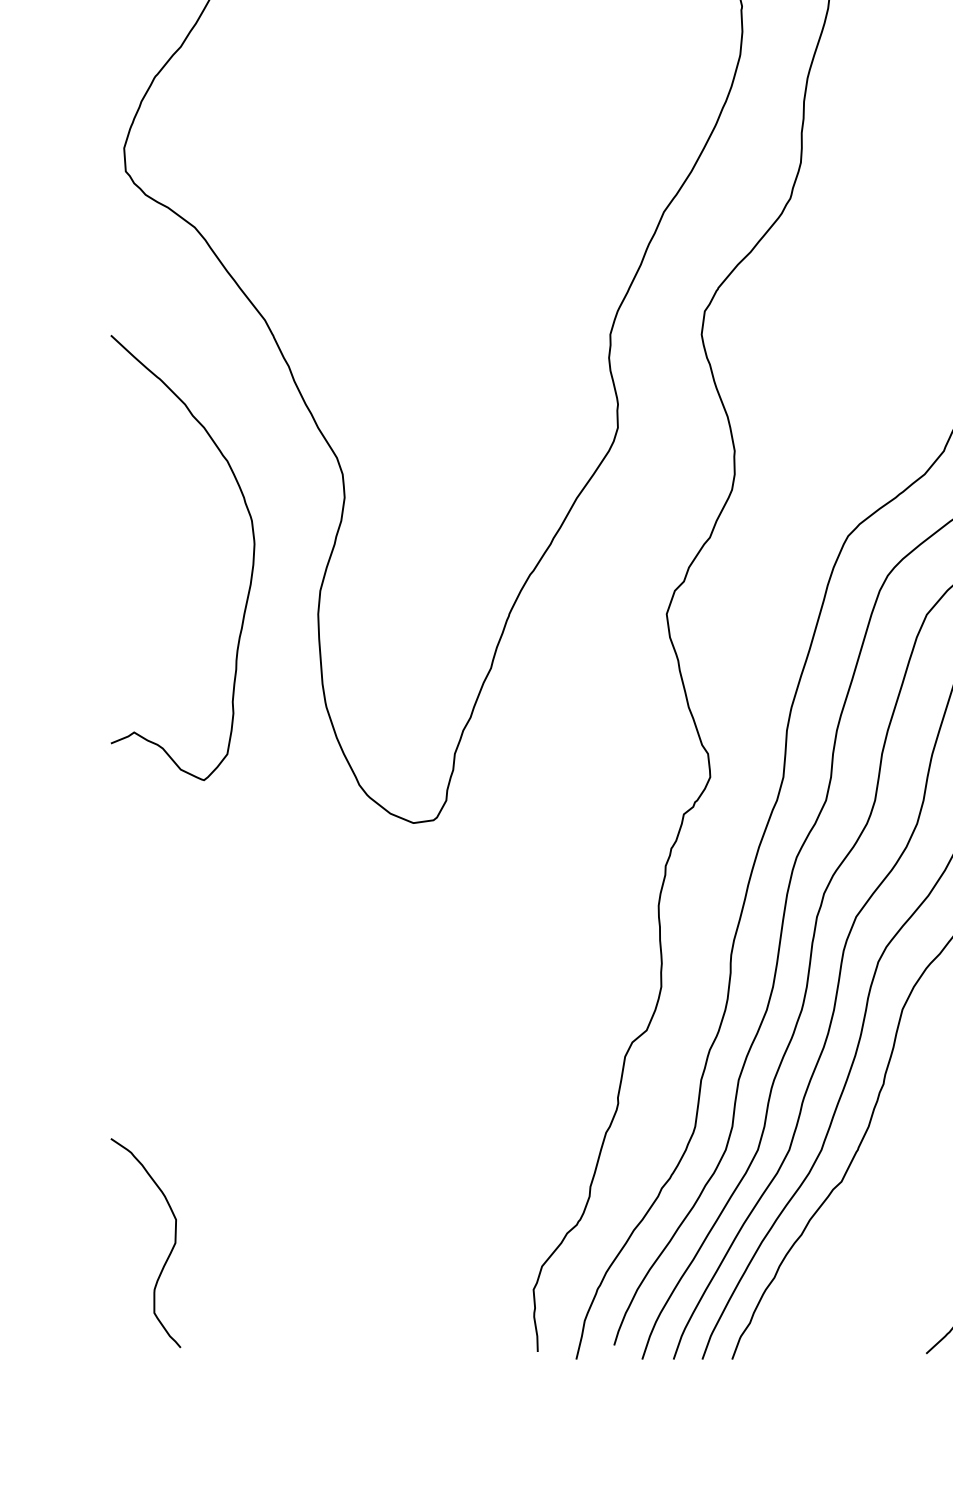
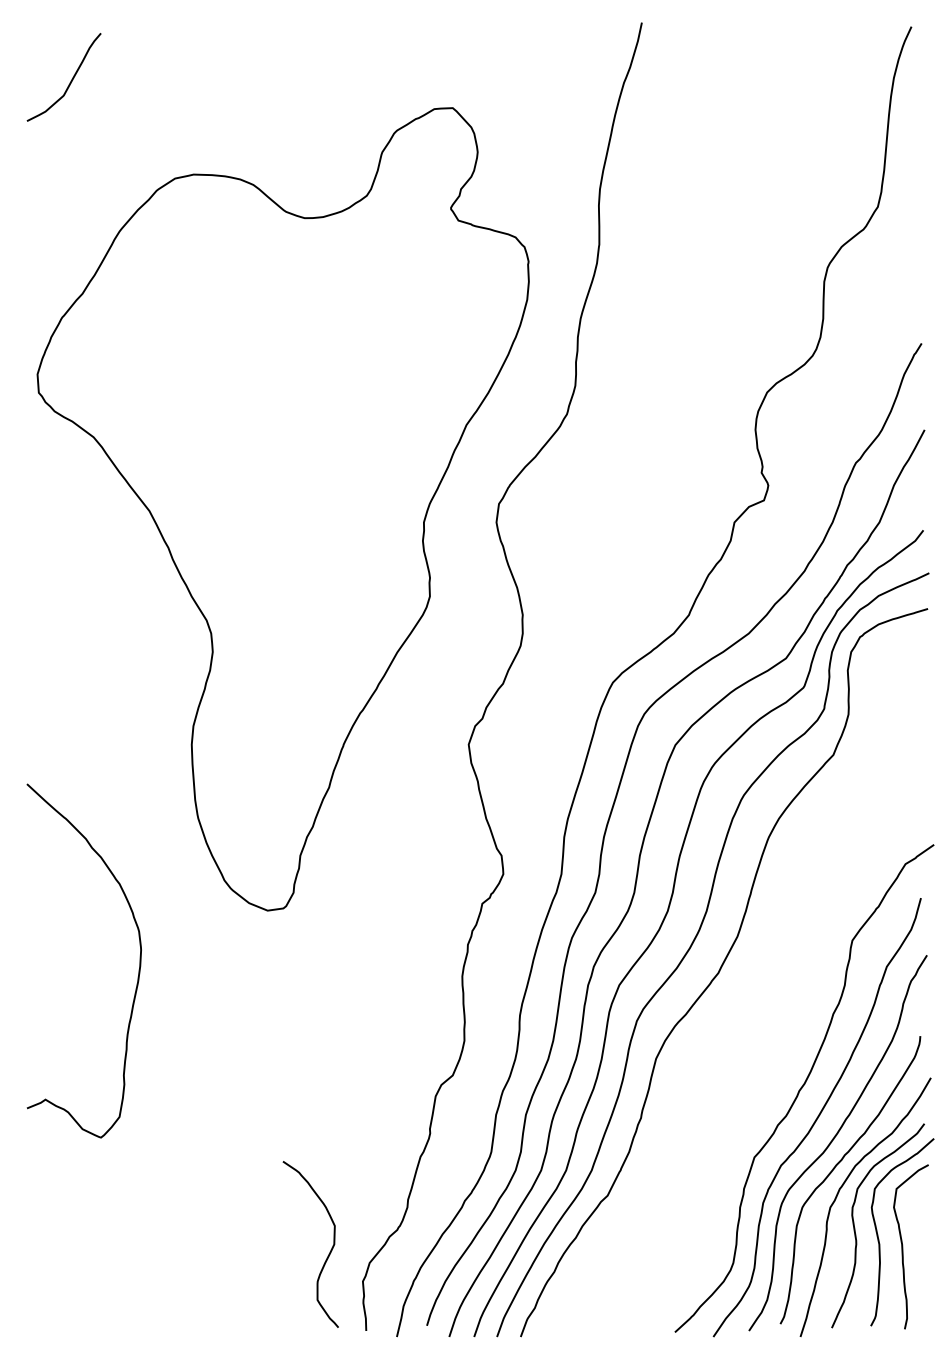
curve: (251, 568) -> (138, 969), moved
curve: (168, 1255) -> (328, 1254), moved

